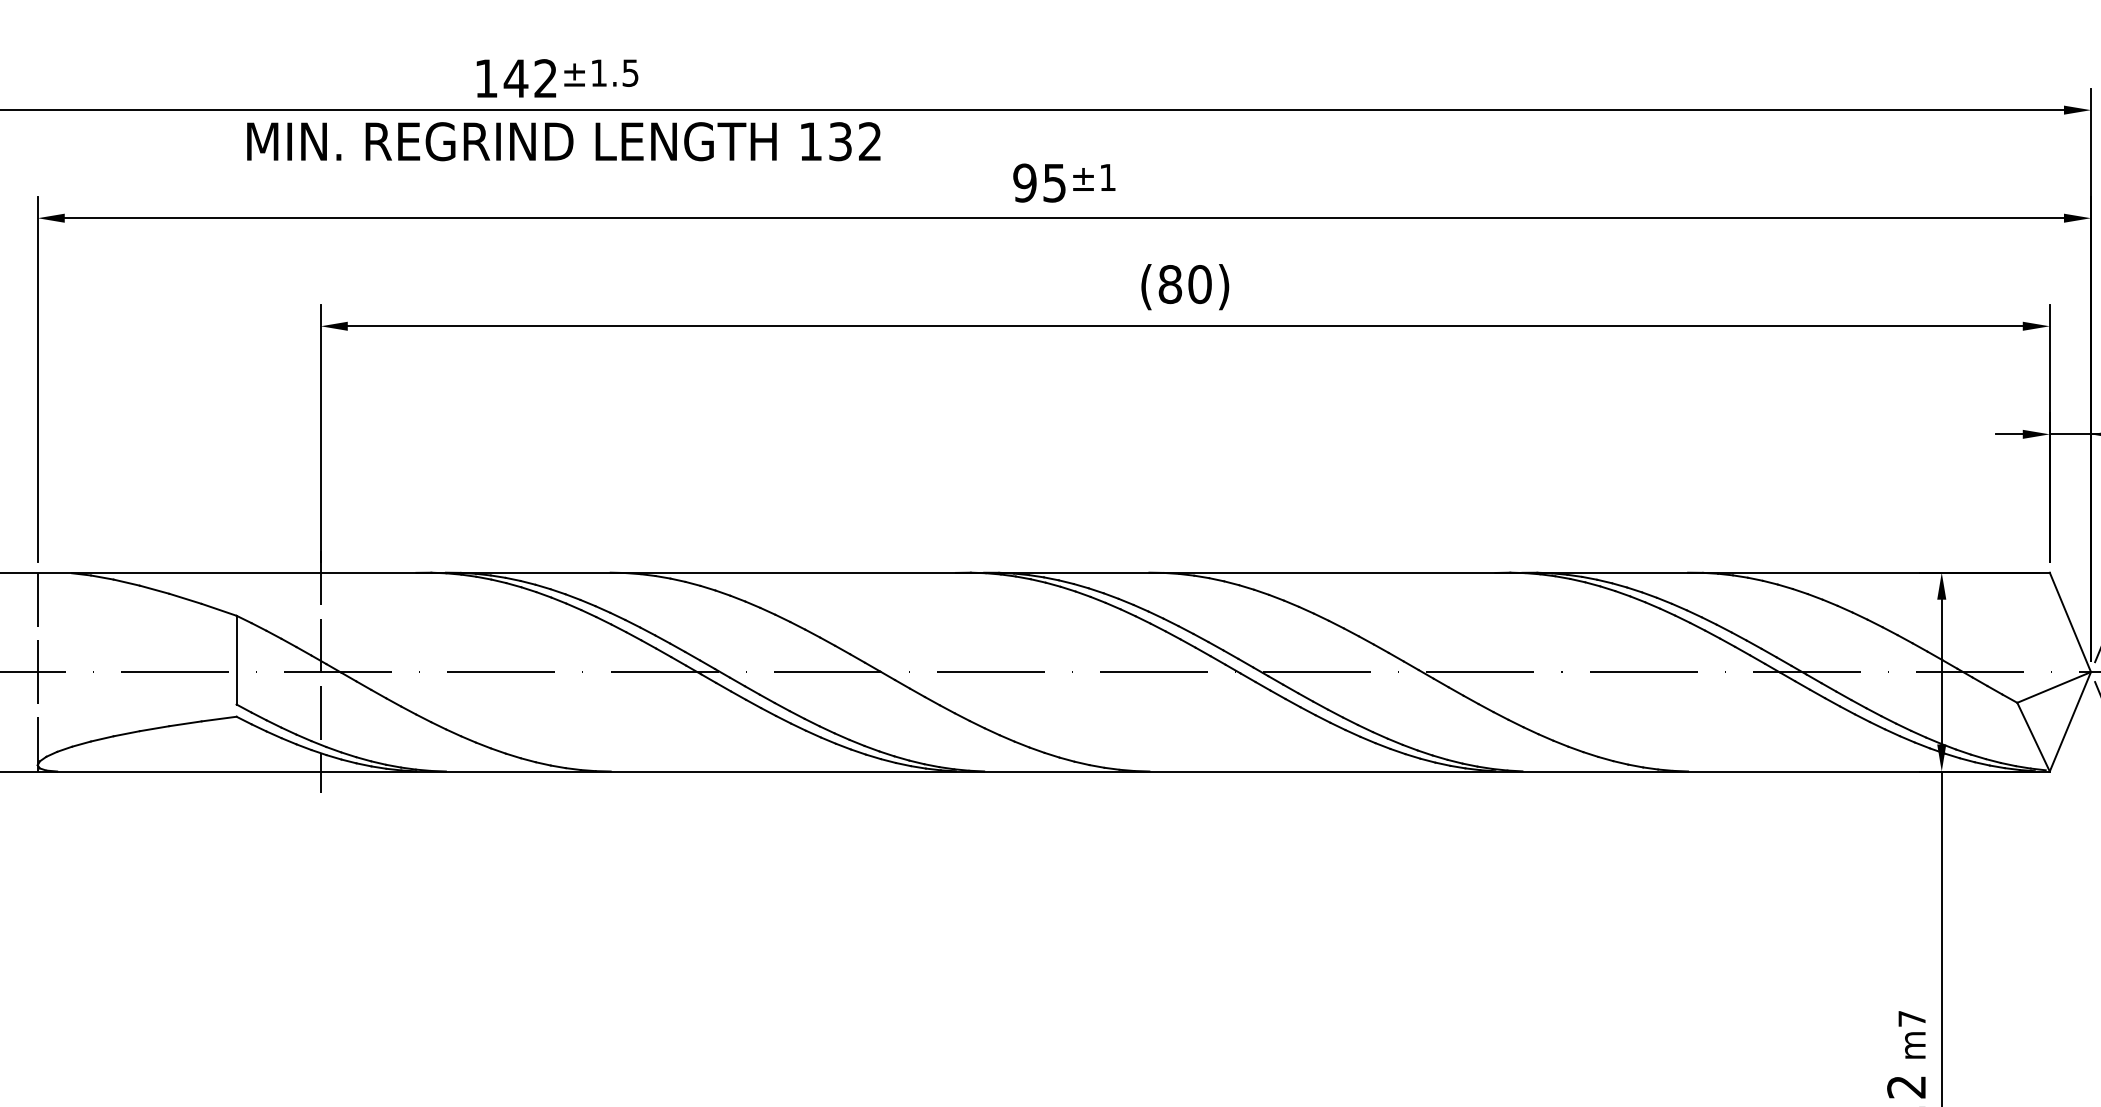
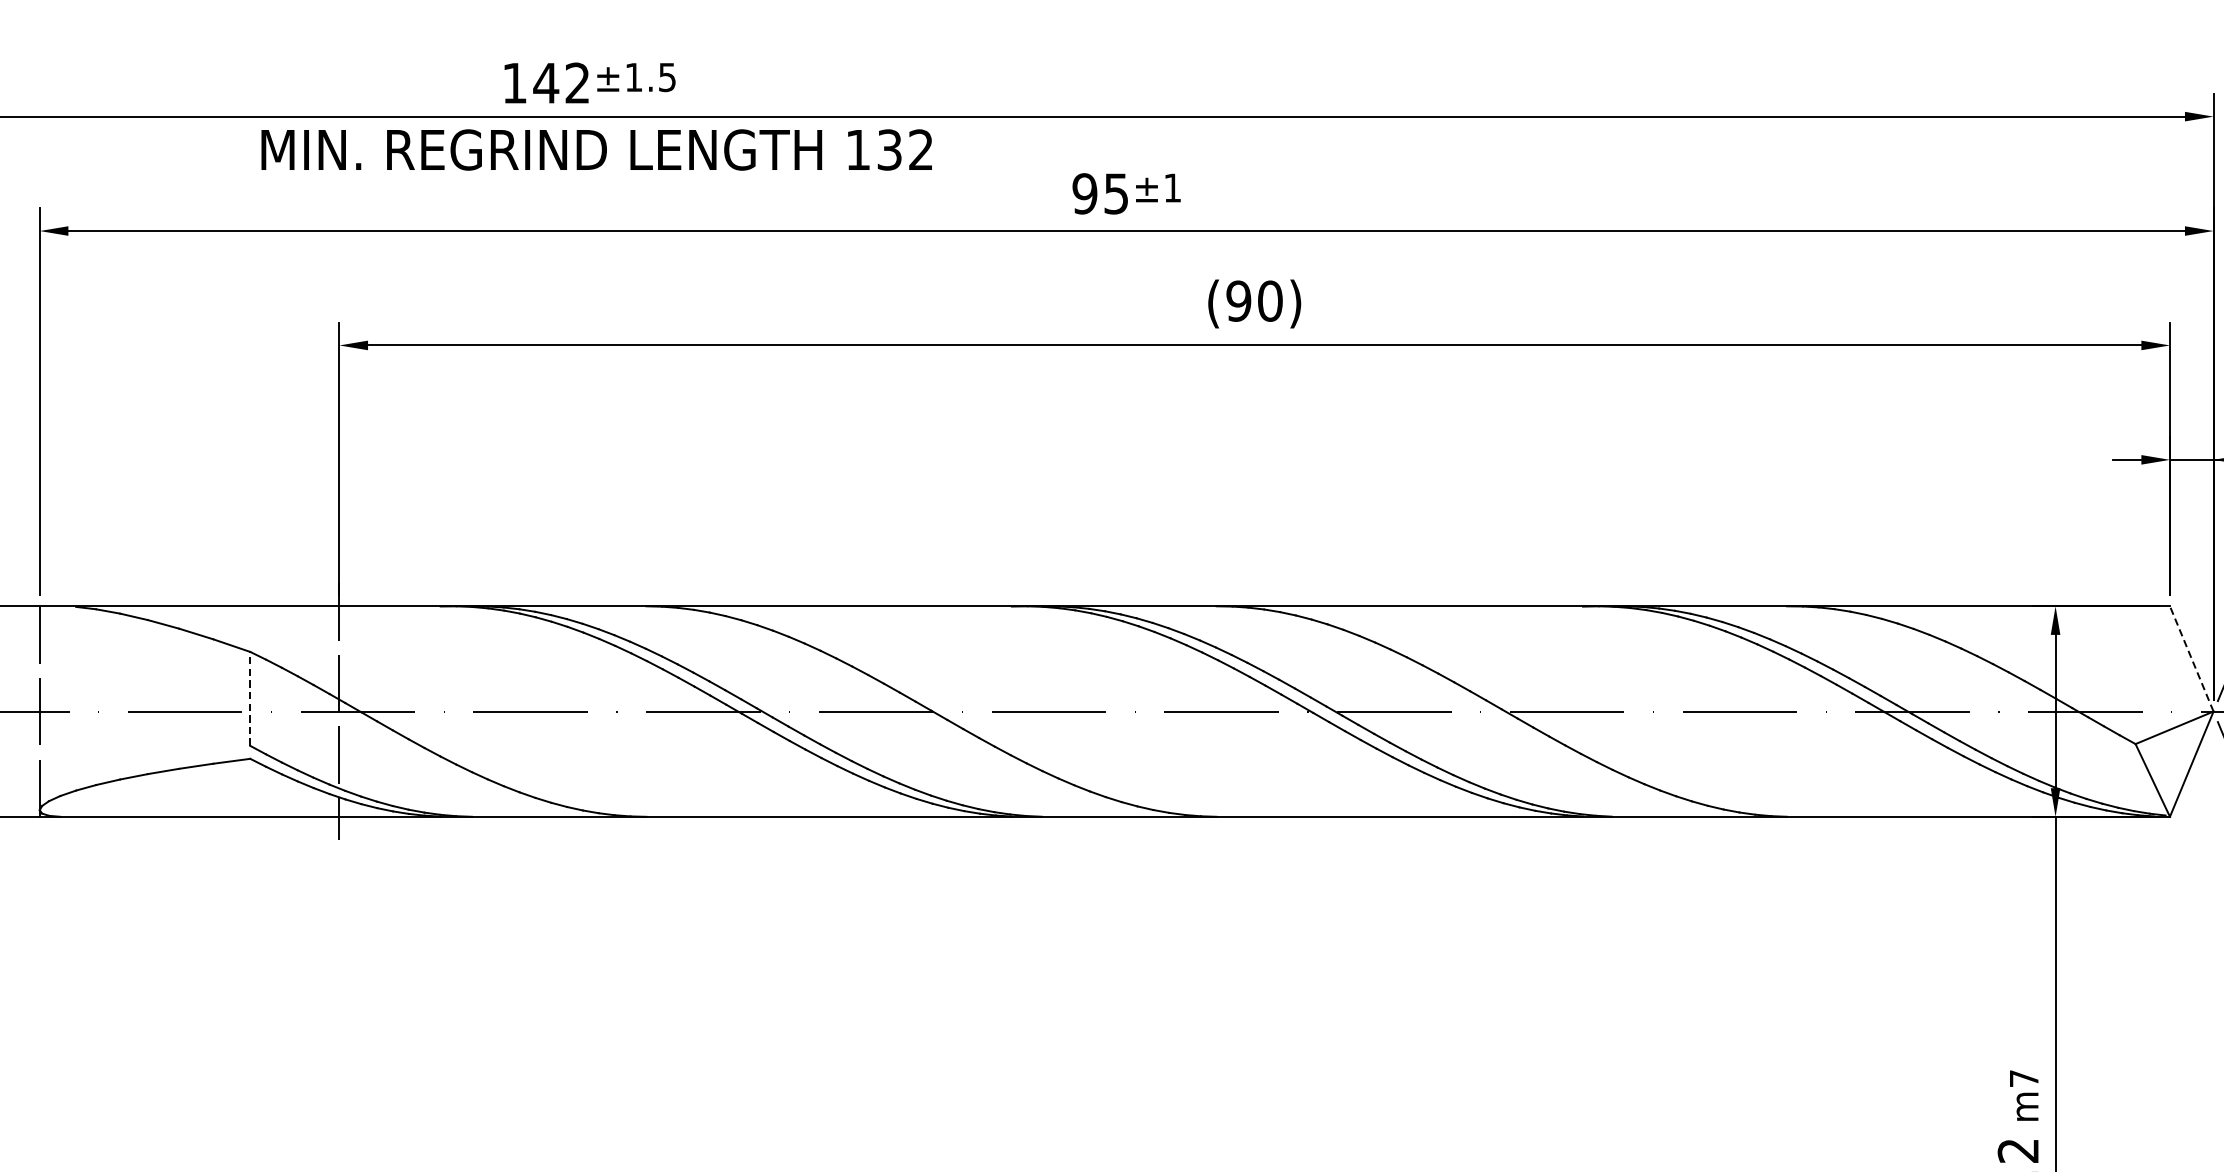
text: (1170, 284) -> (1239, 301), (80) -> (90)
line: (2070, 622) -> (2191, 659), solid -> dashed
line: (236, 659) -> (250, 698), solid -> dashed

